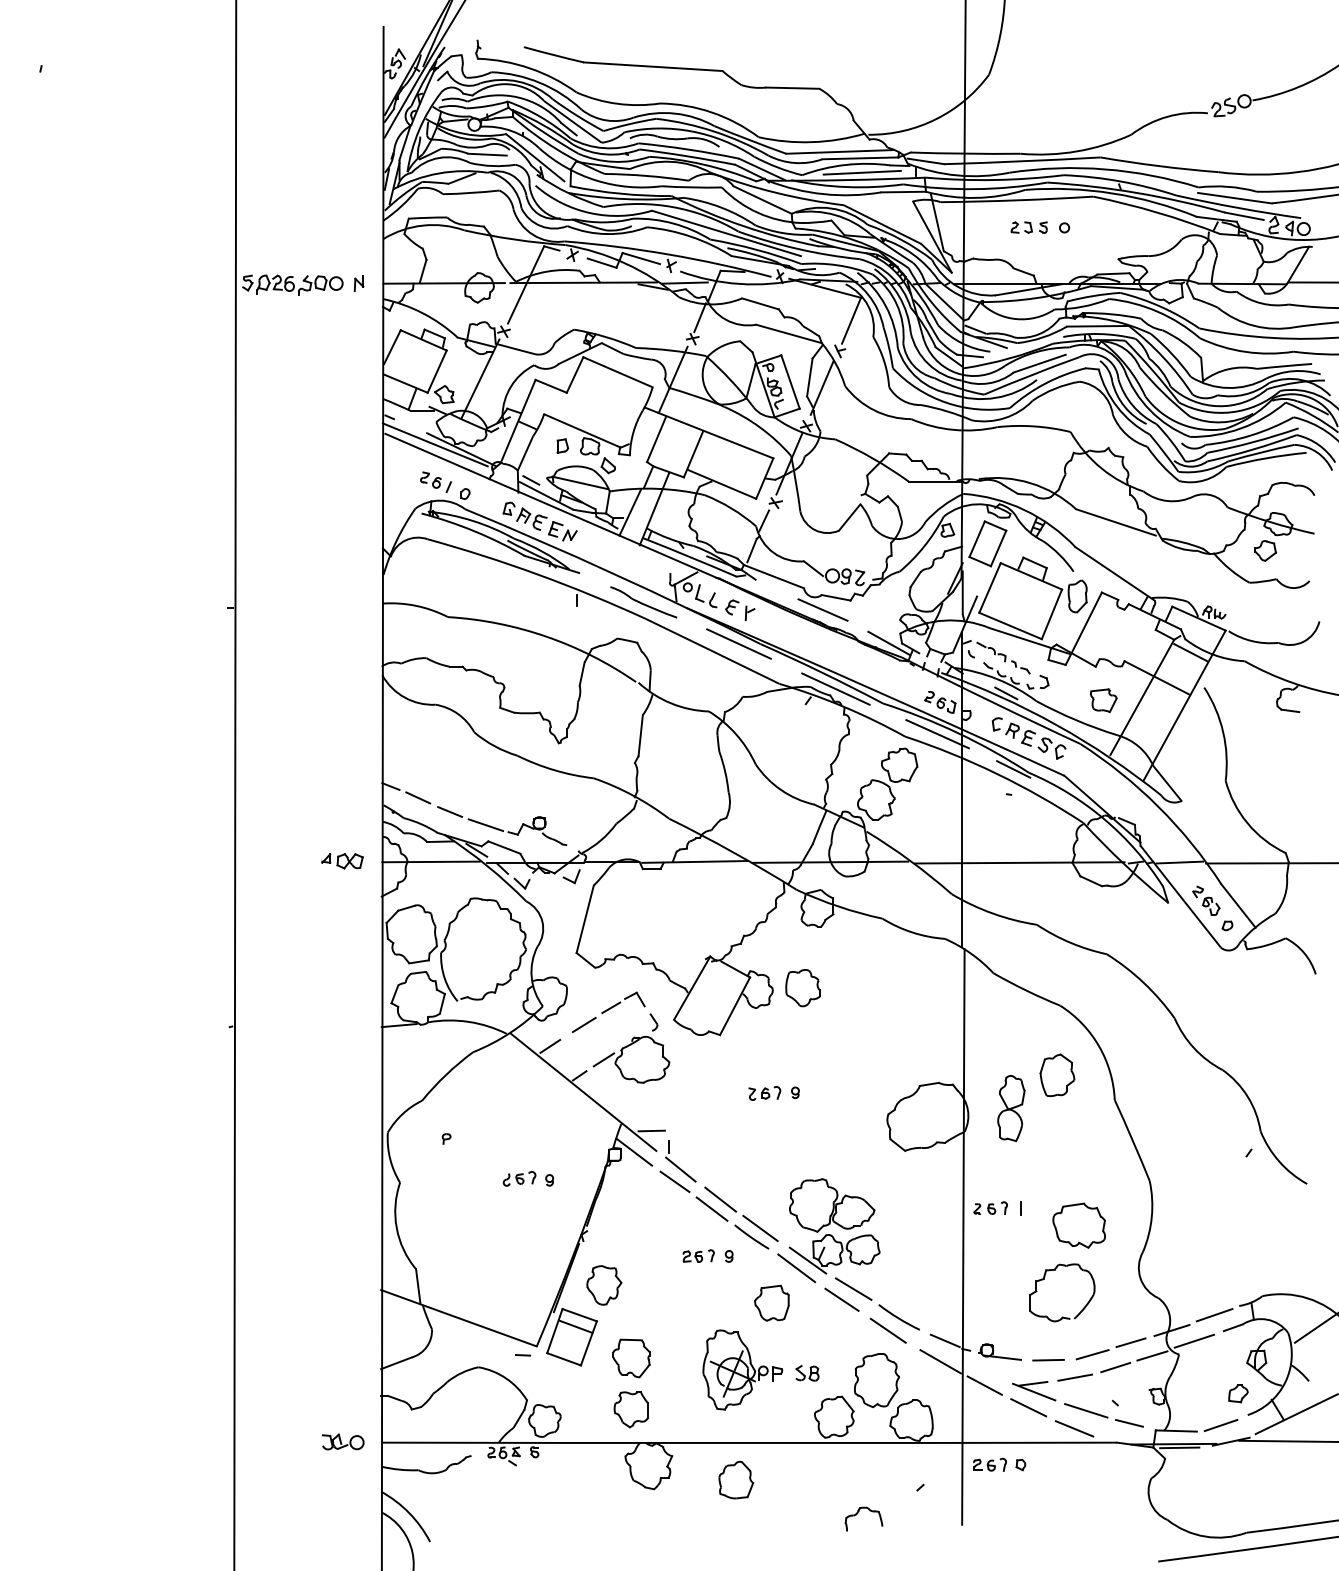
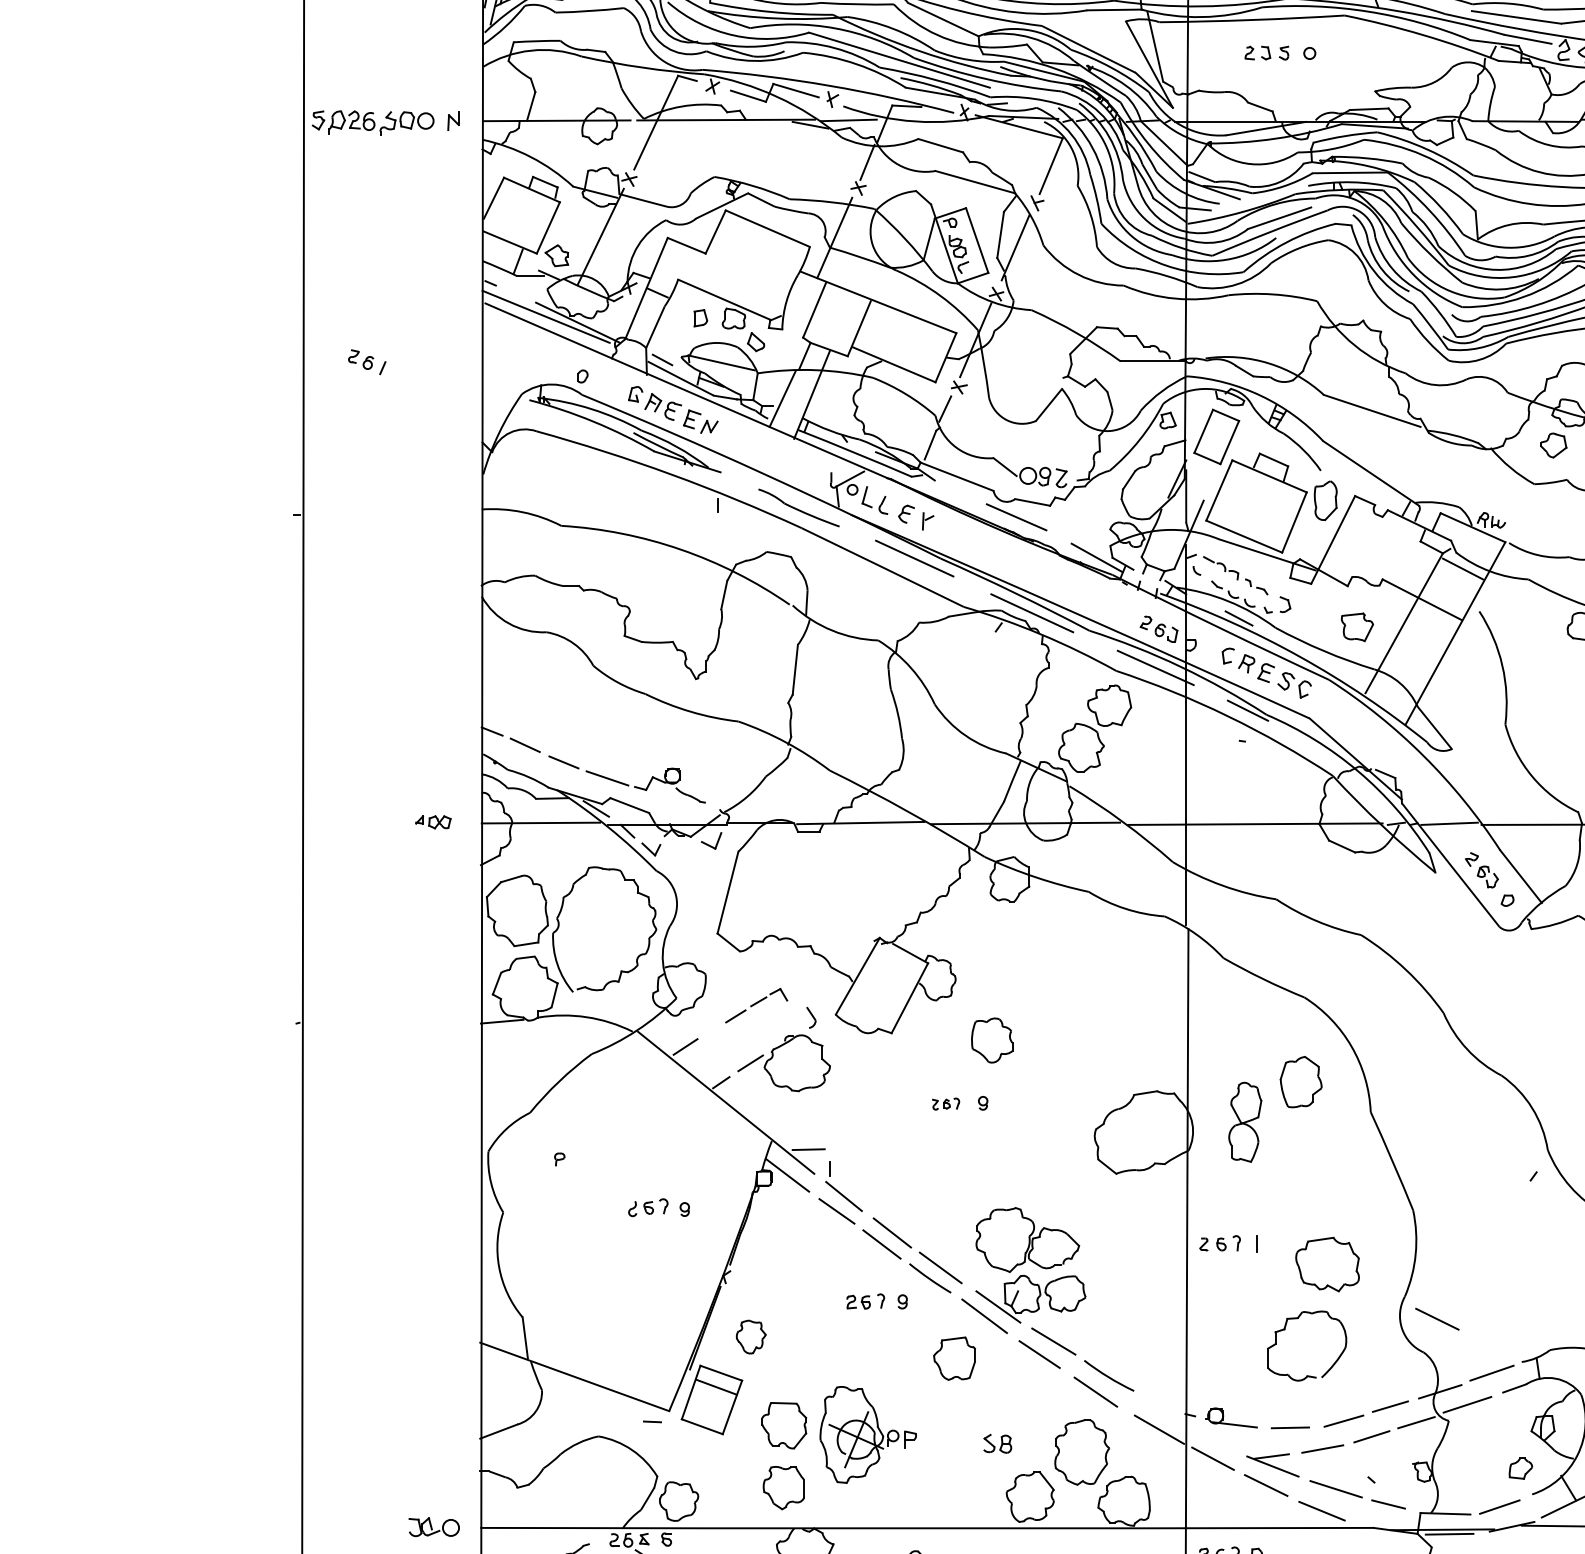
part: (435, 481) -> (366, 361), moved
part: (342, 861) -> (433, 822), size x0.7
part: (802, 988) -> (991, 1041), moved
part: (608, 1012) -> (756, 1005), size x0.7
part: (764, 1093) -> (945, 1104), size x0.7
line: (1169, 1270) -> (1437, 1318), added
part: (604, 1285) -> (751, 1337), size x0.7
line: (944, 1340) -> (1164, 1403), removed
part: (742, 1369) -> (867, 1434), moved

